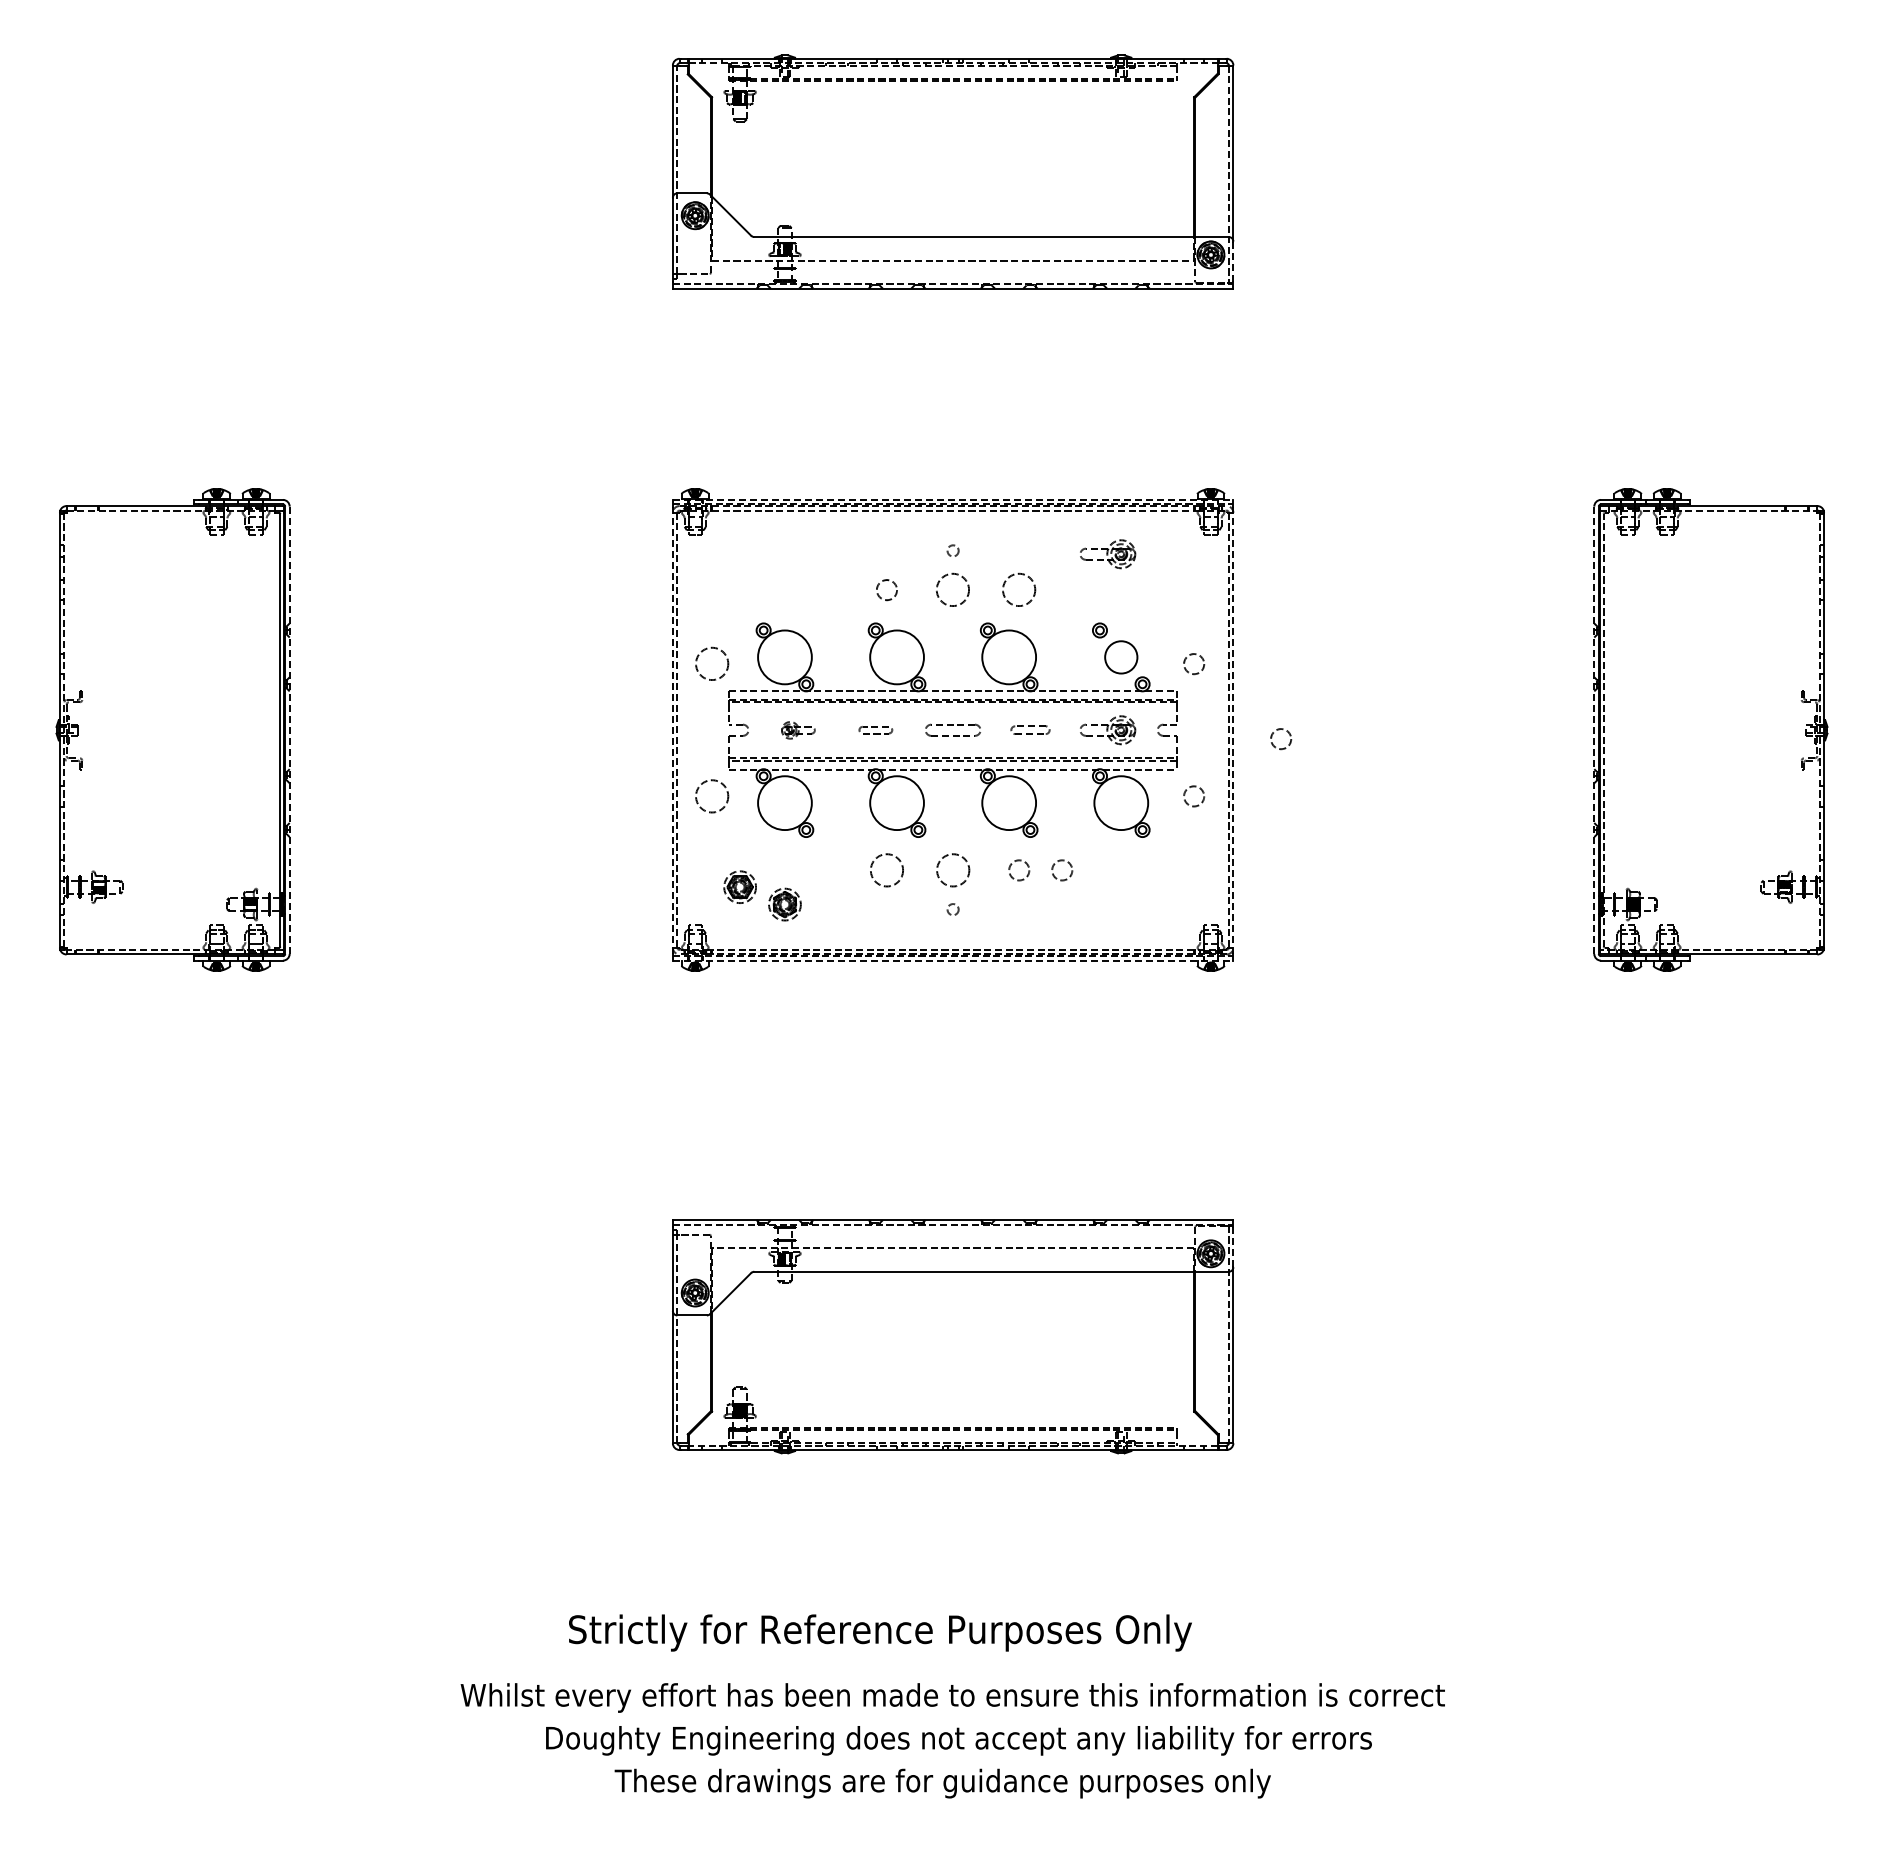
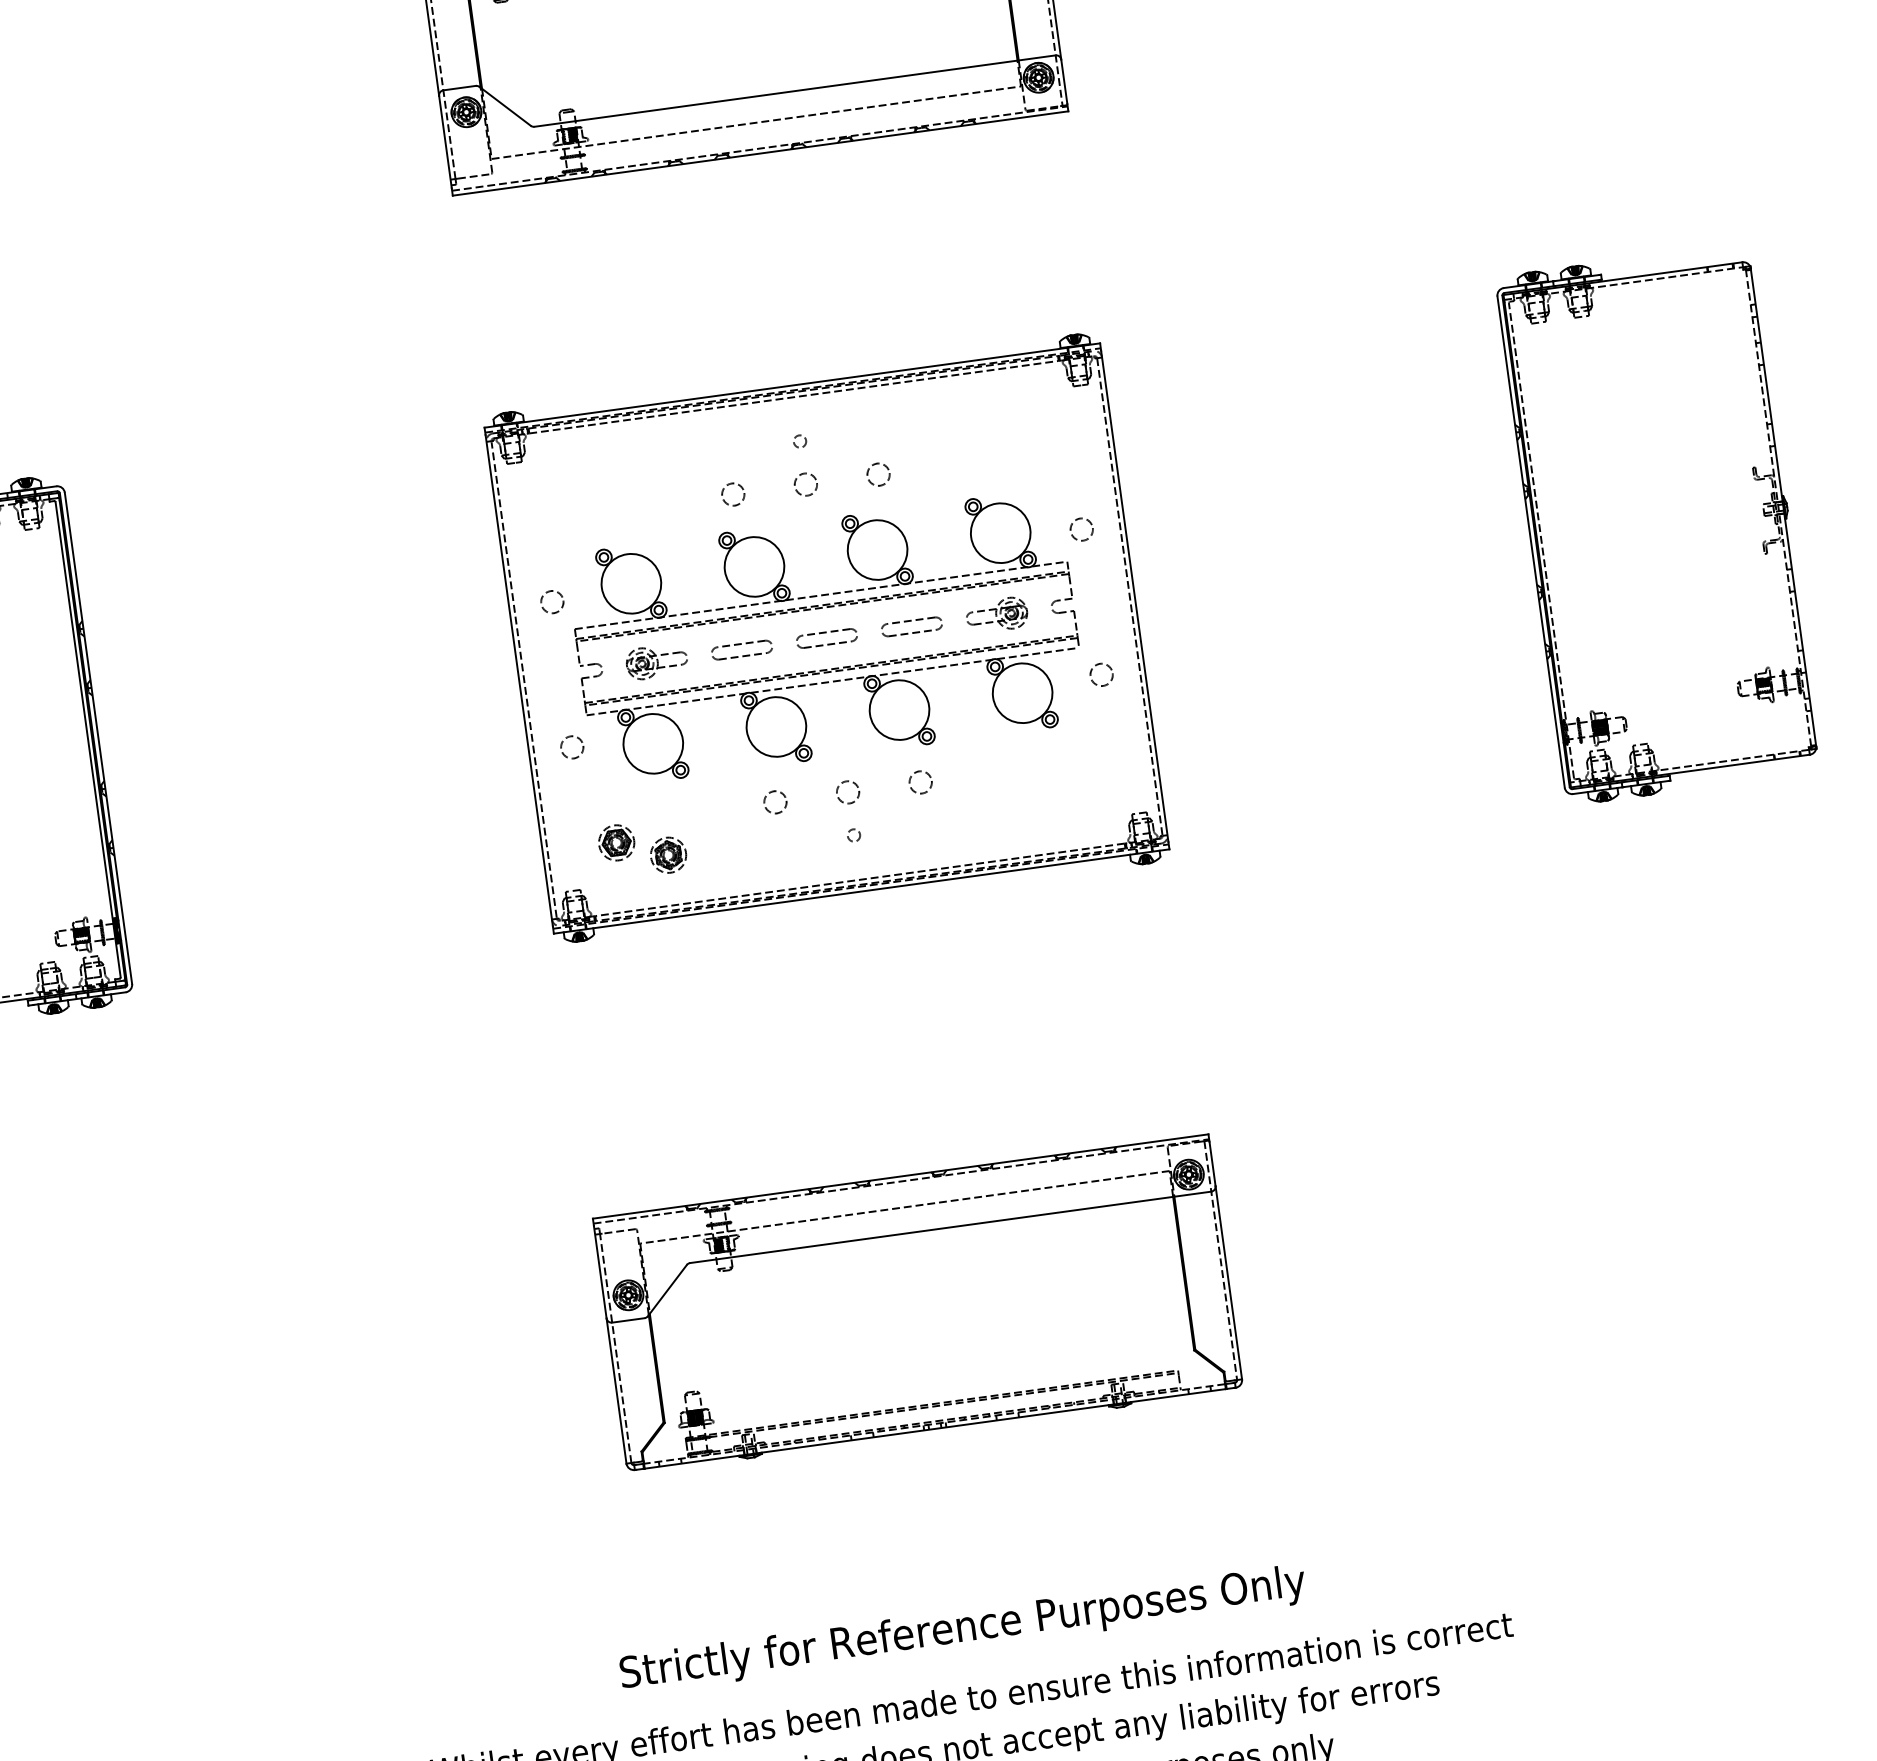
line: (1233, 262) -> (1064, 82), dashed -> solid
line: (953, 499) -> (792, 385), dashed -> solid
part: (1108, 554) -> (971, 422), removed
circle: (953, 590) -> (806, 484), size x0.62
circle: (1019, 590) -> (878, 475), size x0.62
circle: (1121, 657) -> (1000, 533), size x1.67
circle: (711, 664) -> (551, 602), size x0.62
part: (875, 729) -> (741, 649), size x1.67
part: (1030, 729) -> (911, 626), size x1.43
line: (289, 730) -> (98, 738), dashed -> solid
line: (672, 730) -> (518, 680), dashed -> solid
part: (798, 730) -> (657, 662), size x1.67
line: (1233, 730) -> (1134, 596), dashed -> solid
line: (1594, 730) -> (1531, 542), dashed -> solid
circle: (1281, 739) -> (1189, 599), removed
circle: (711, 796) -> (571, 747), size x0.62
circle: (886, 870) -> (774, 802), size x0.62
circle: (952, 870) -> (847, 792), size x0.62
circle: (1062, 870) -> (968, 776), removed
line: (953, 960) -> (862, 891), dashed -> solid
line: (1233, 1247) -> (1212, 1164), dashed -> solid
text: (880, 1632) -> (963, 1629), moved

